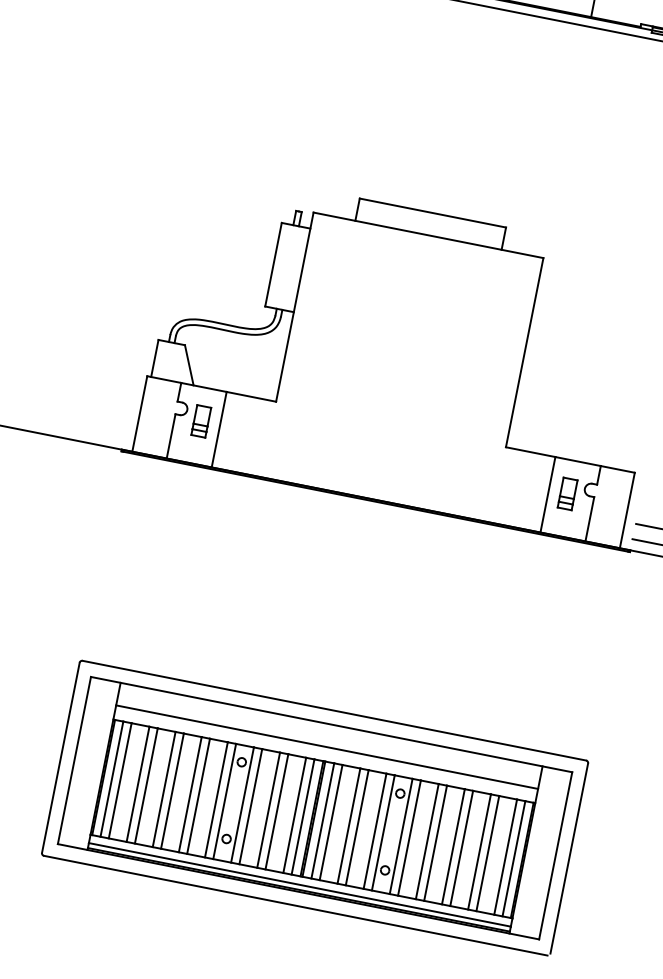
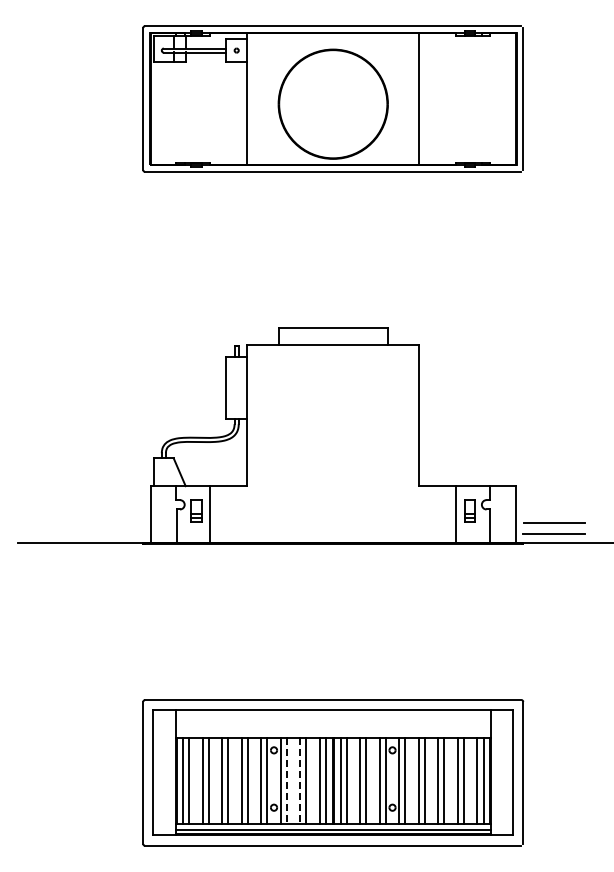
line: (326, 747) -> (332, 727), removed
line: (250, 807) -> (286, 781), solid -> dashed
line: (268, 810) -> (300, 781), solid -> dashed

